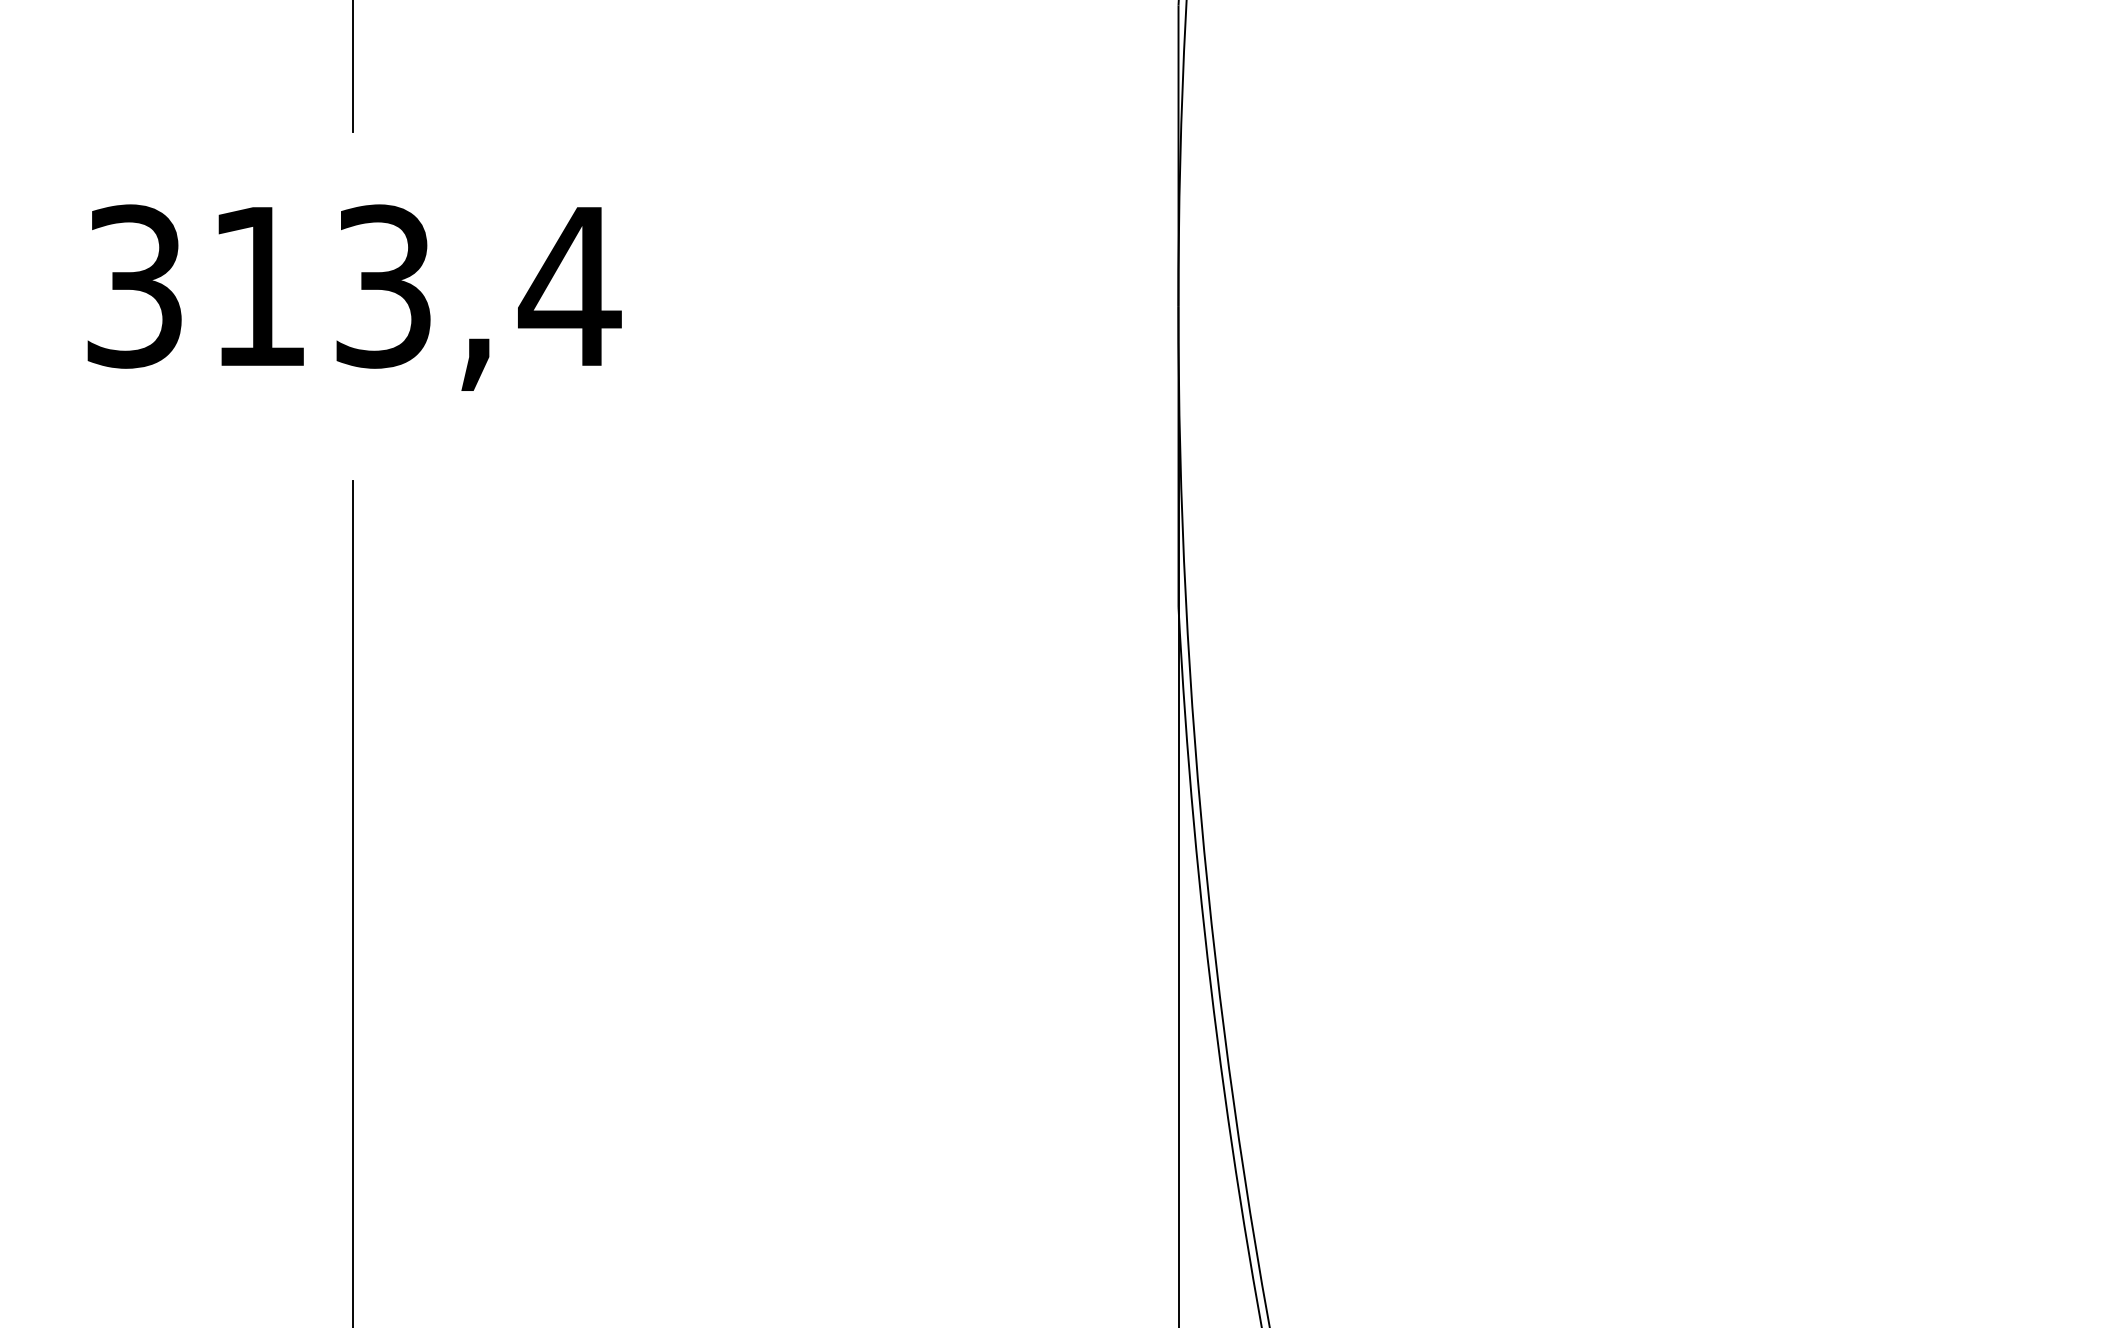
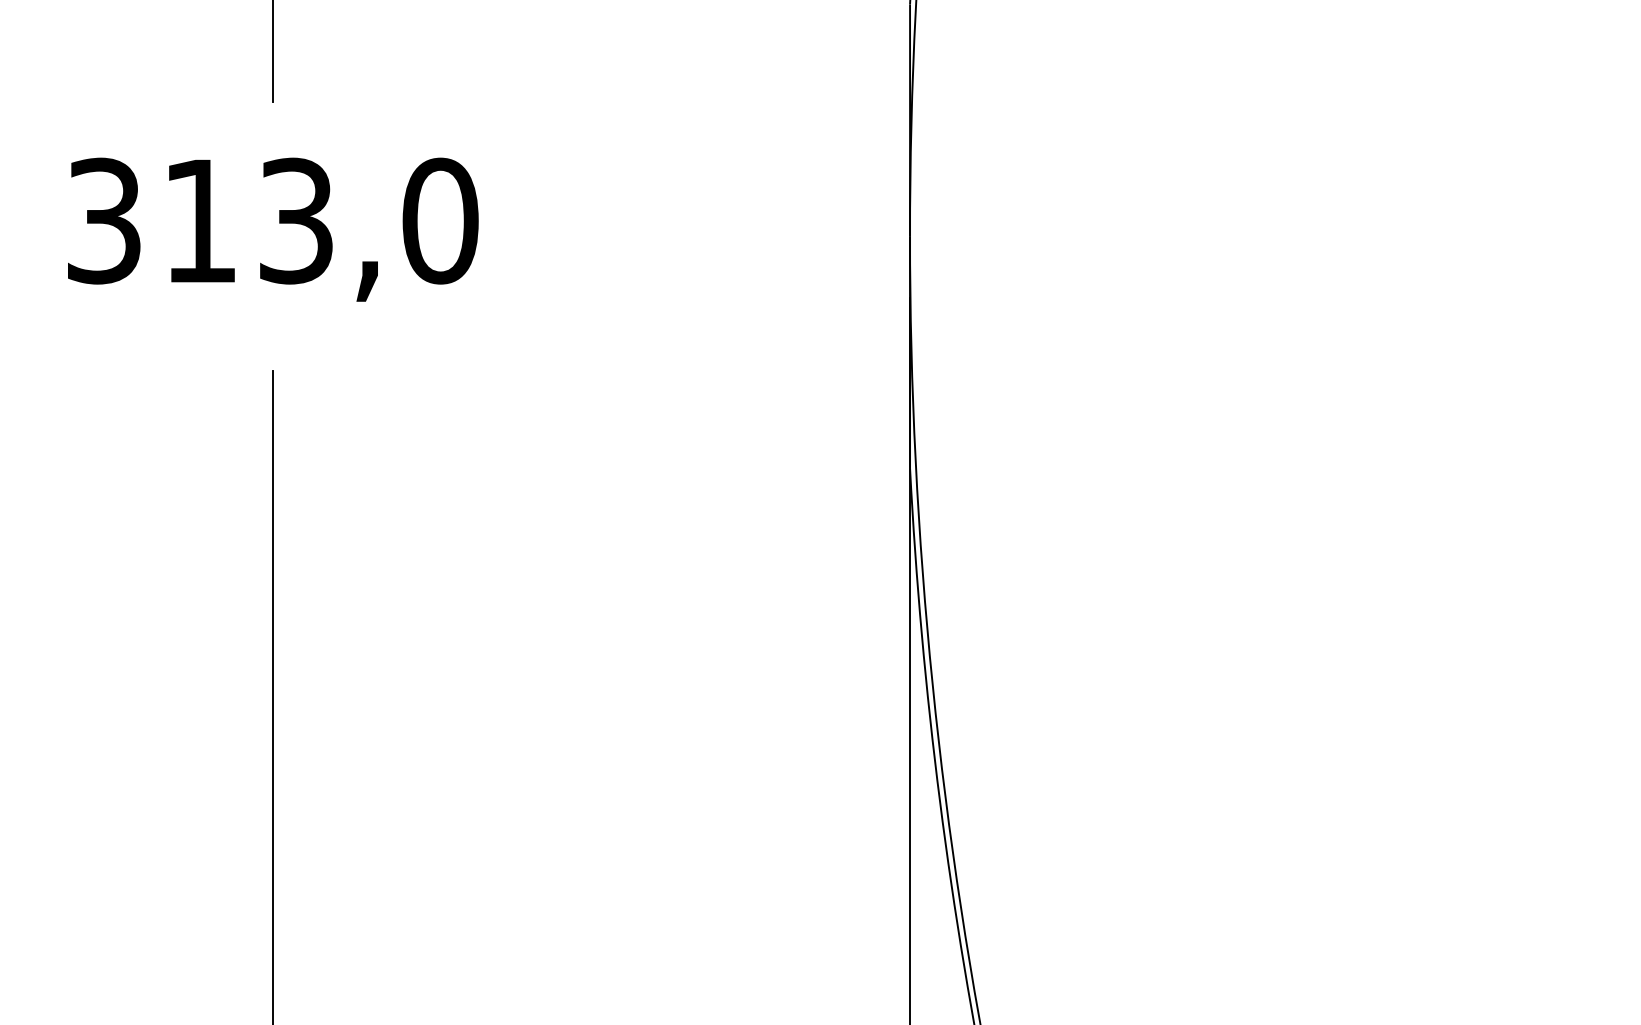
text: (569, 286) -> (439, 221), 313,4 -> 313,0

